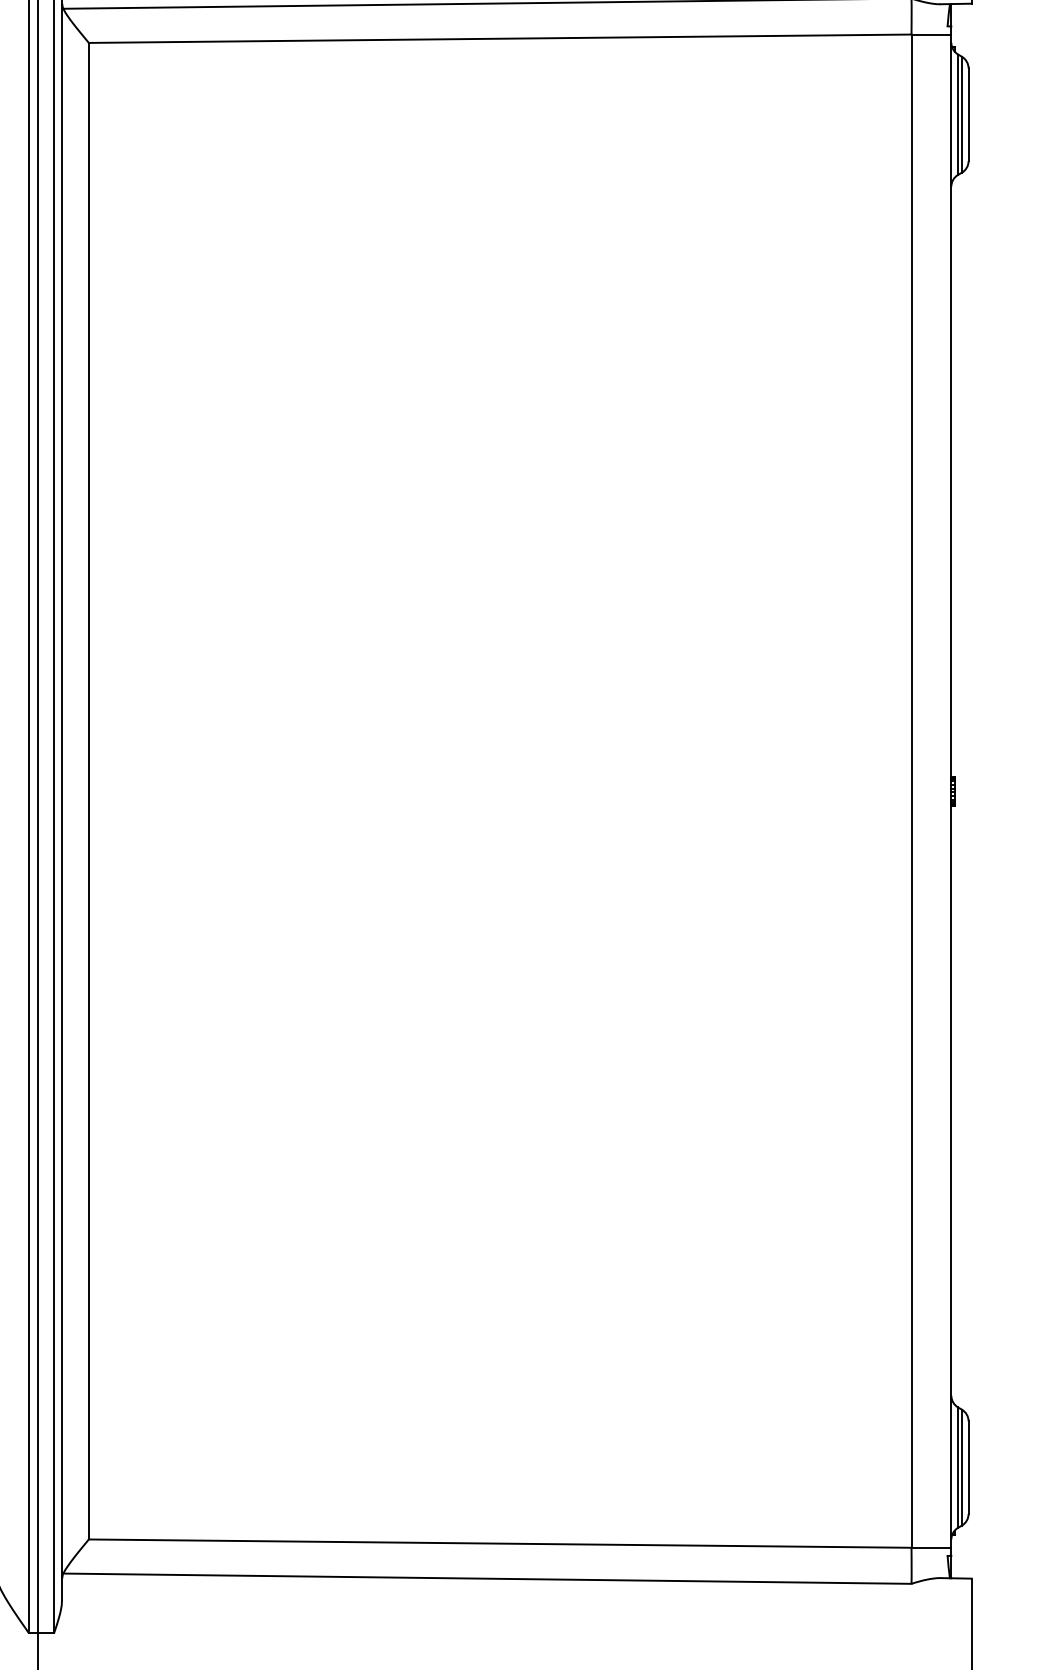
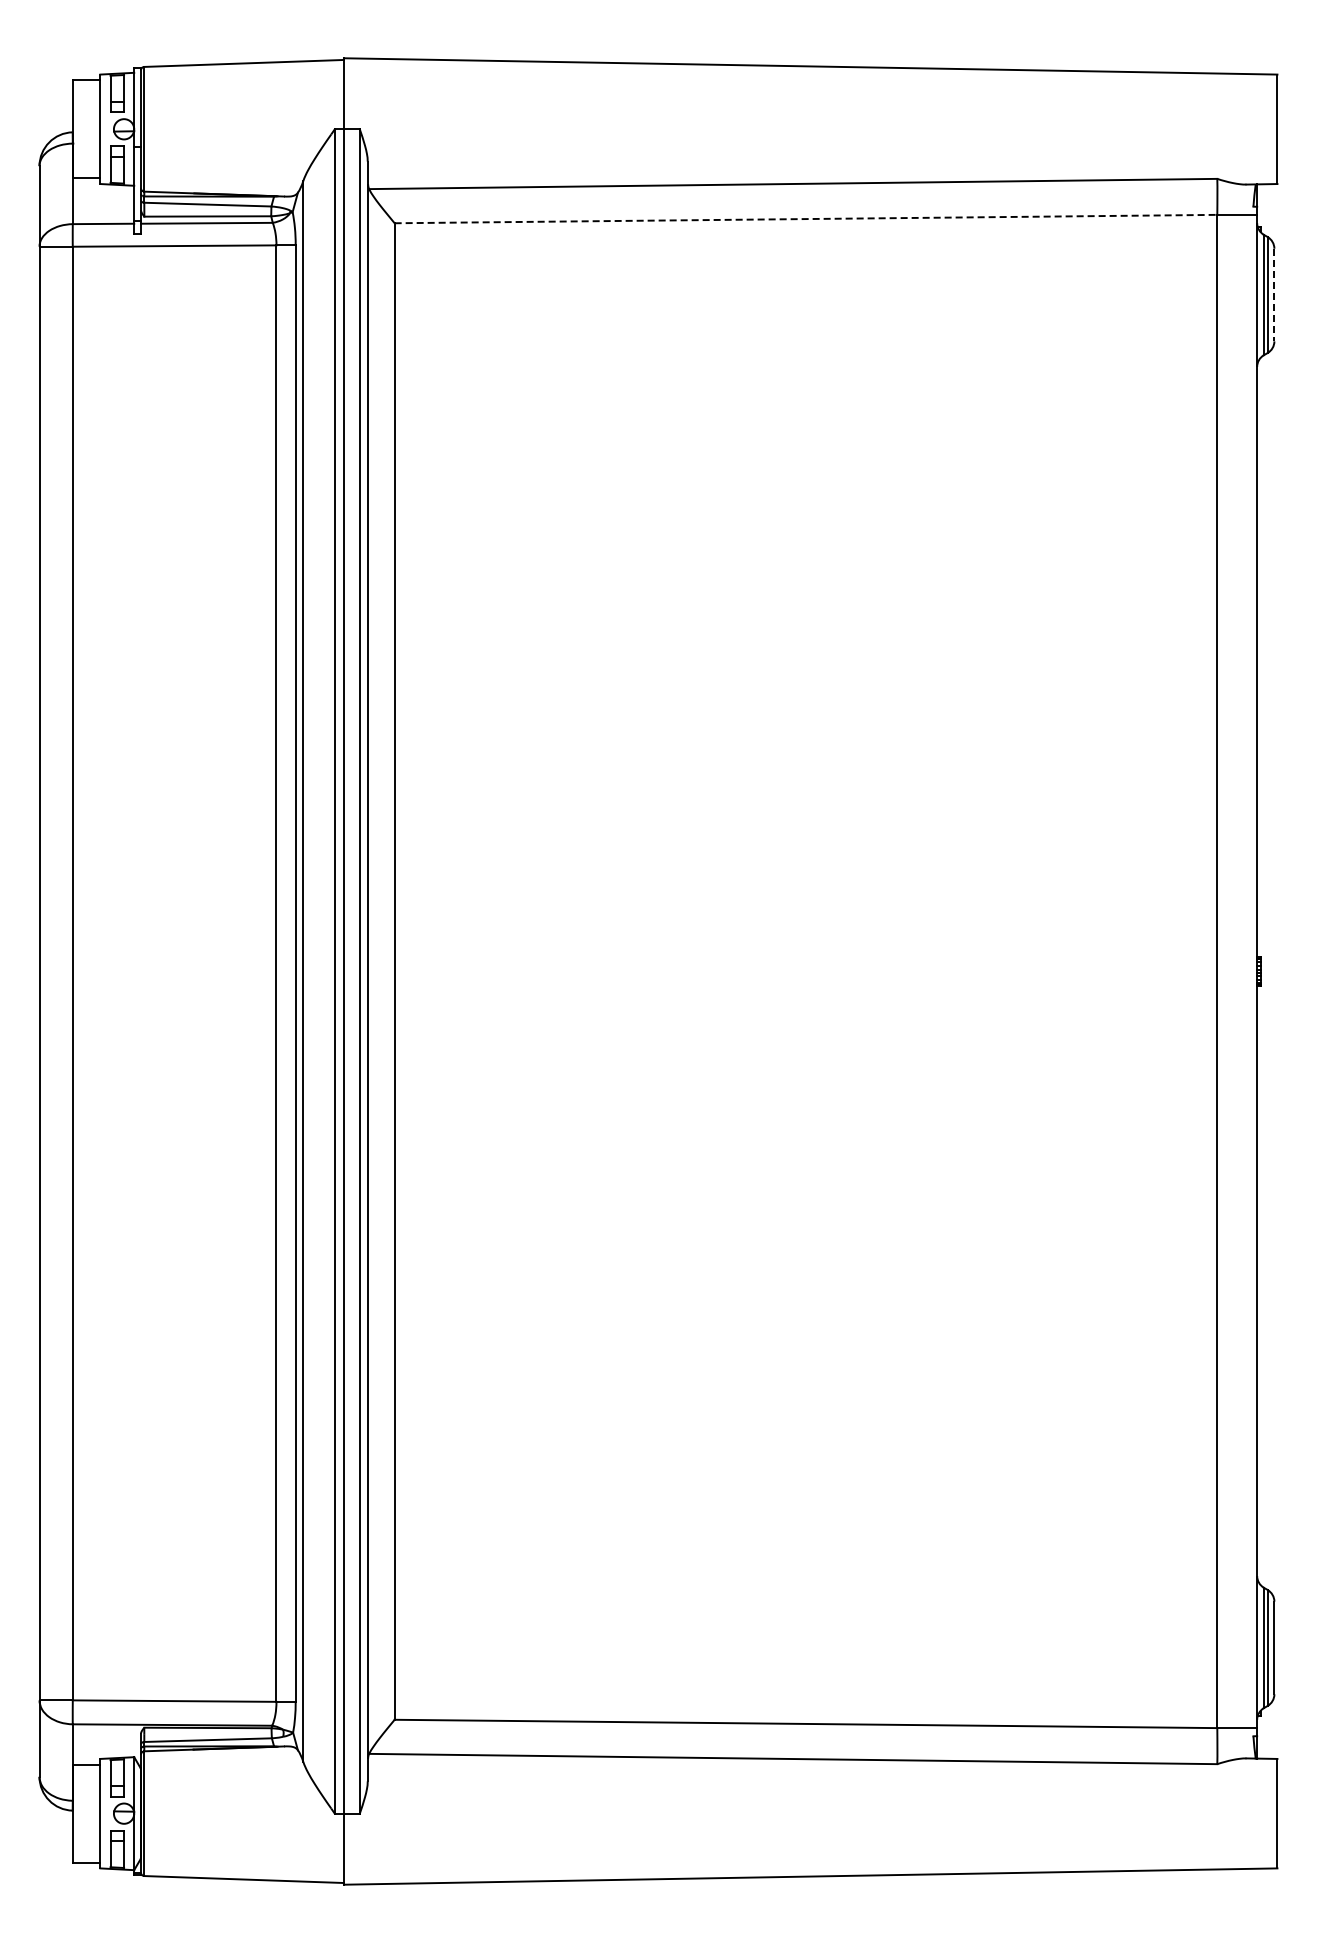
line: (500, 39) -> (806, 219), solid -> dashed
line: (968, 115) -> (1274, 295), solid -> dashed

